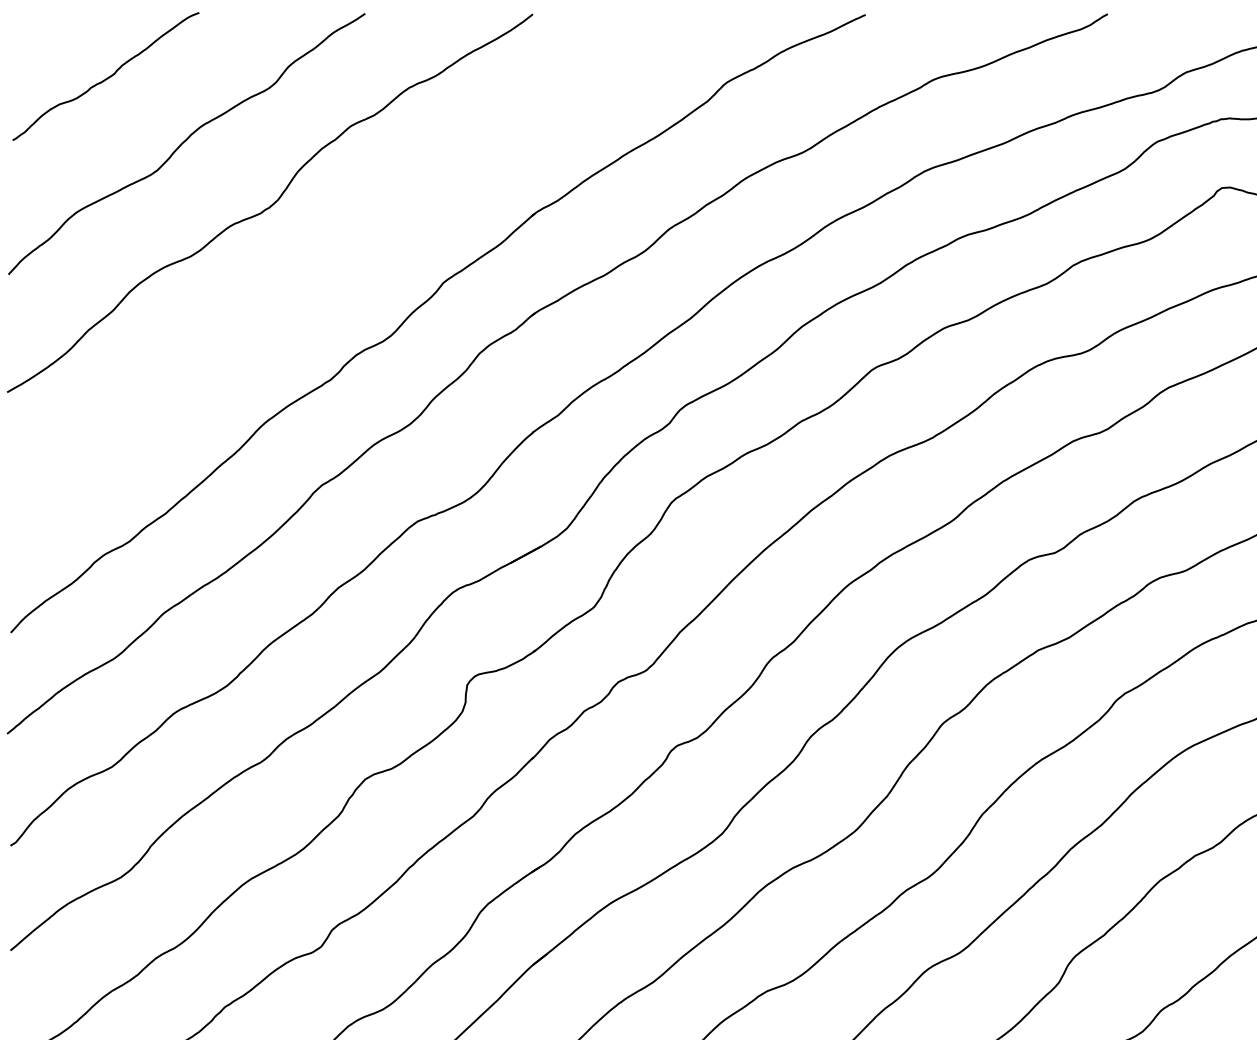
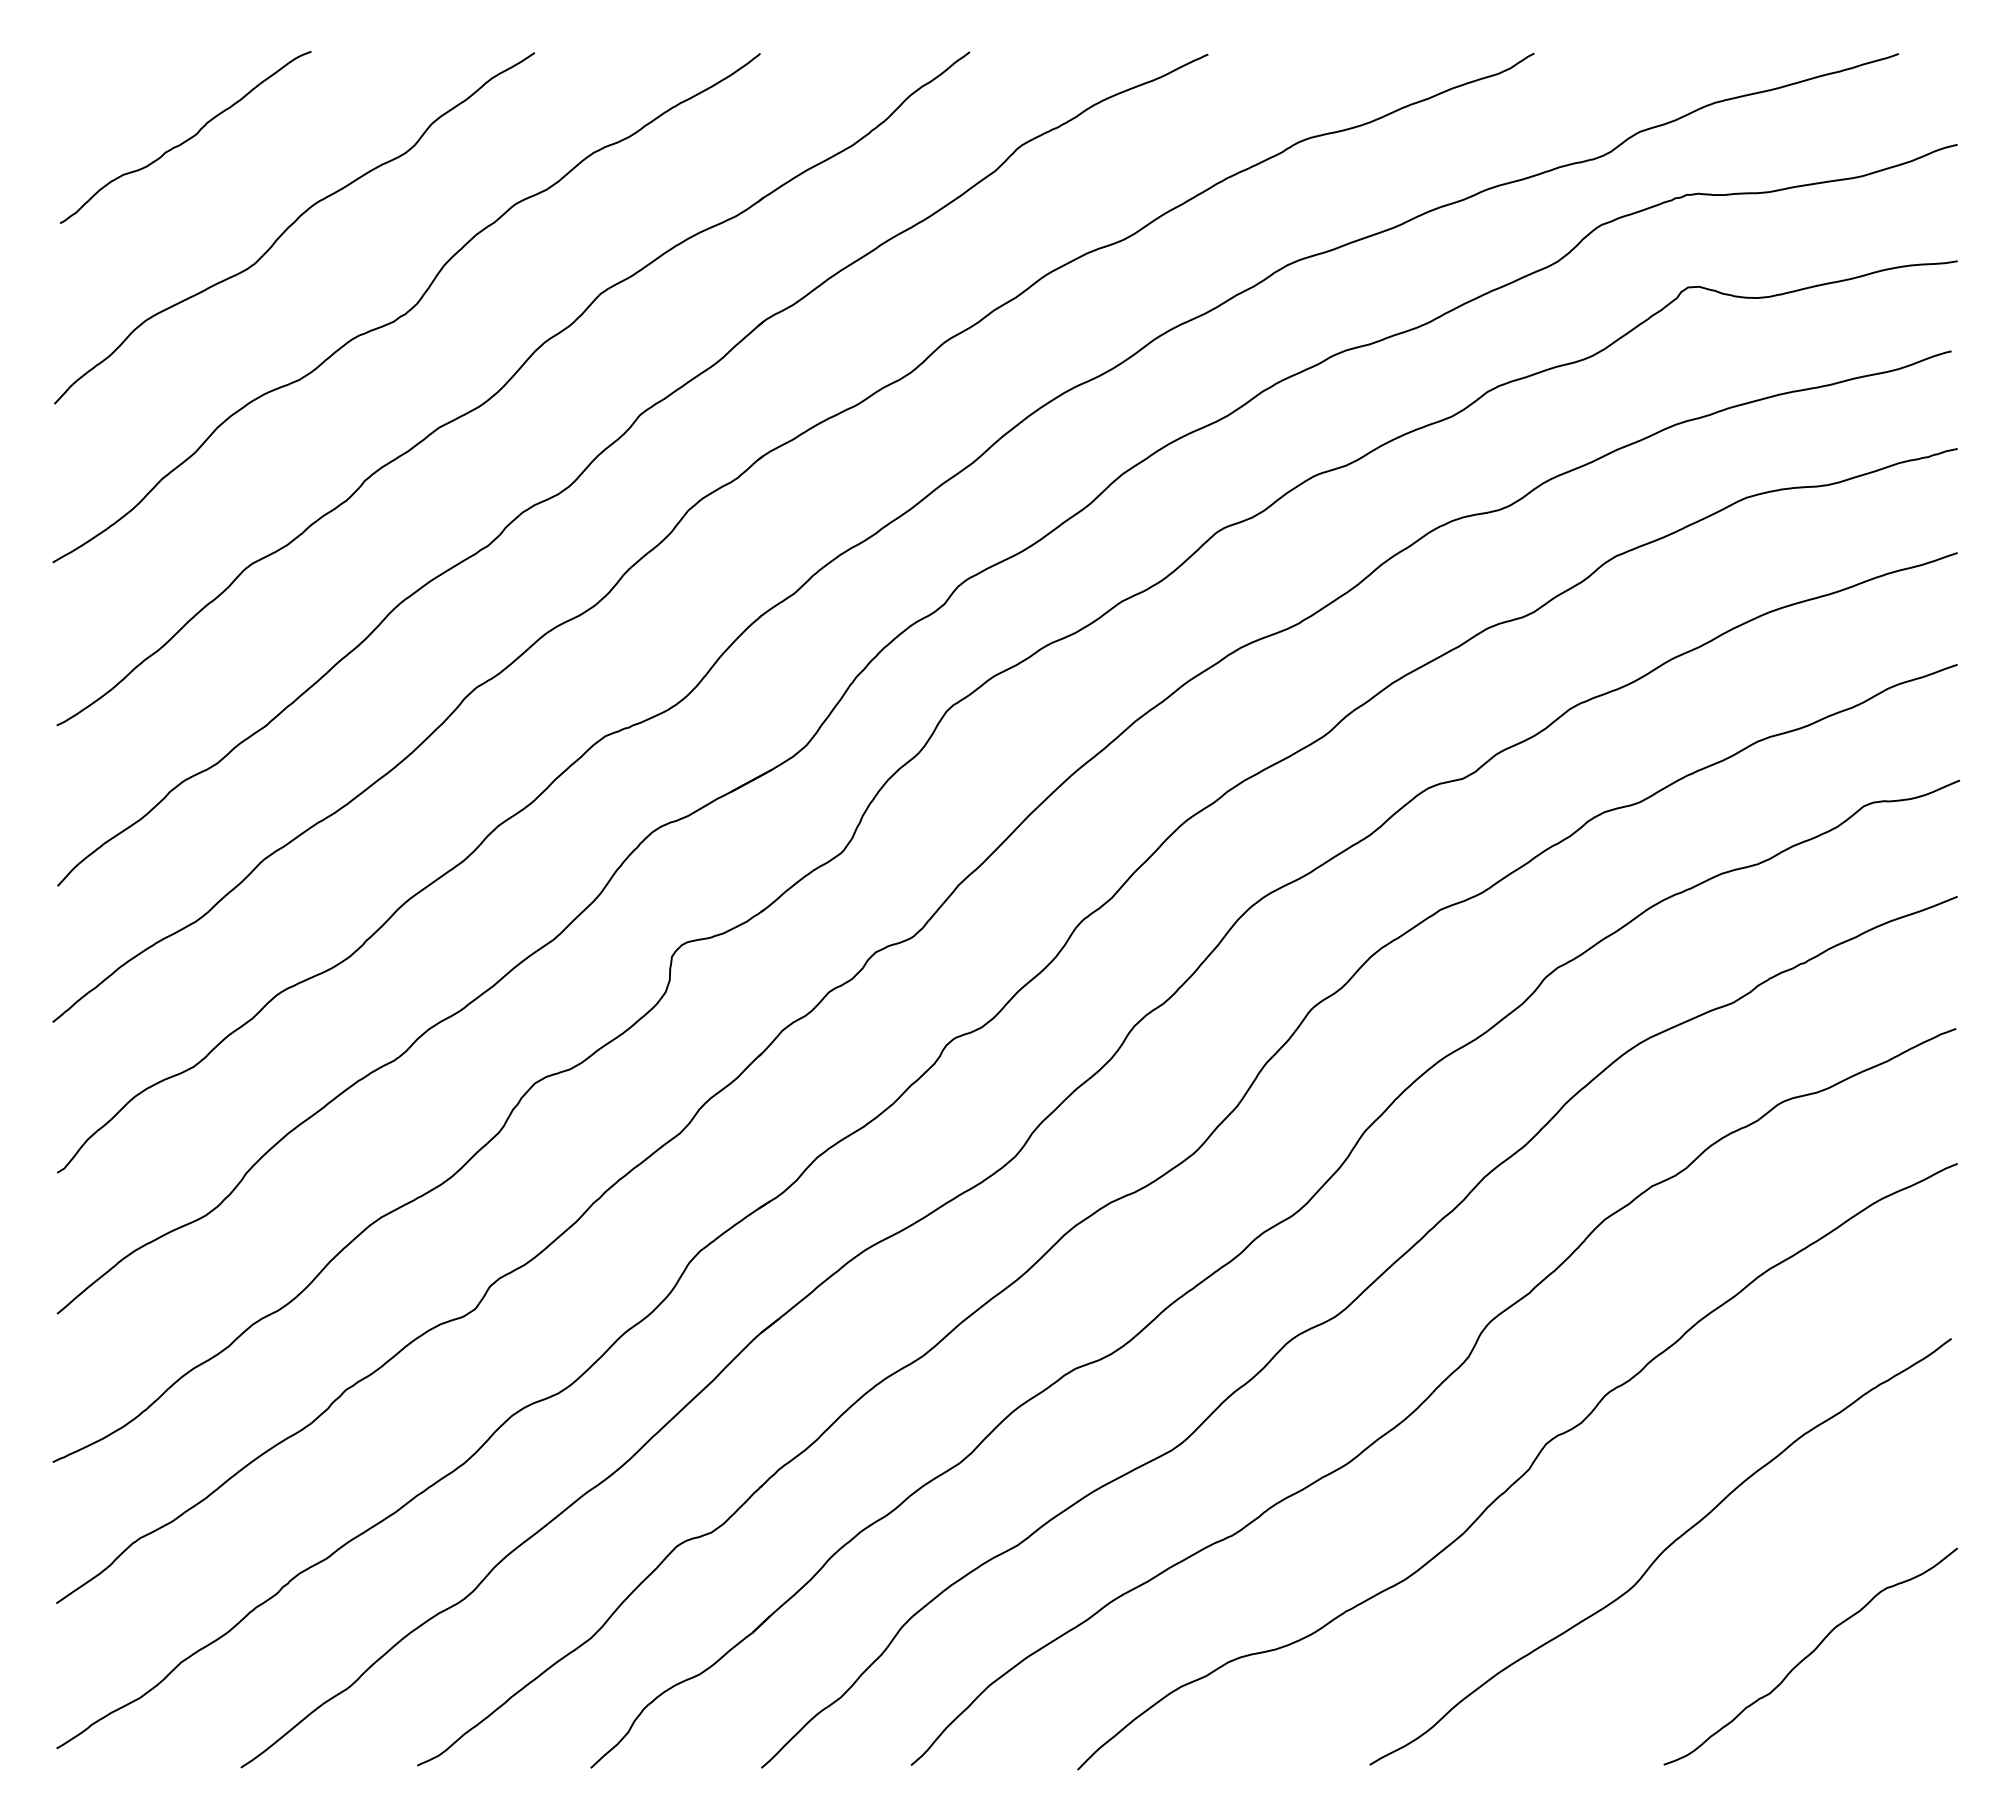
part: (345, 258) -> (508, 382), added

